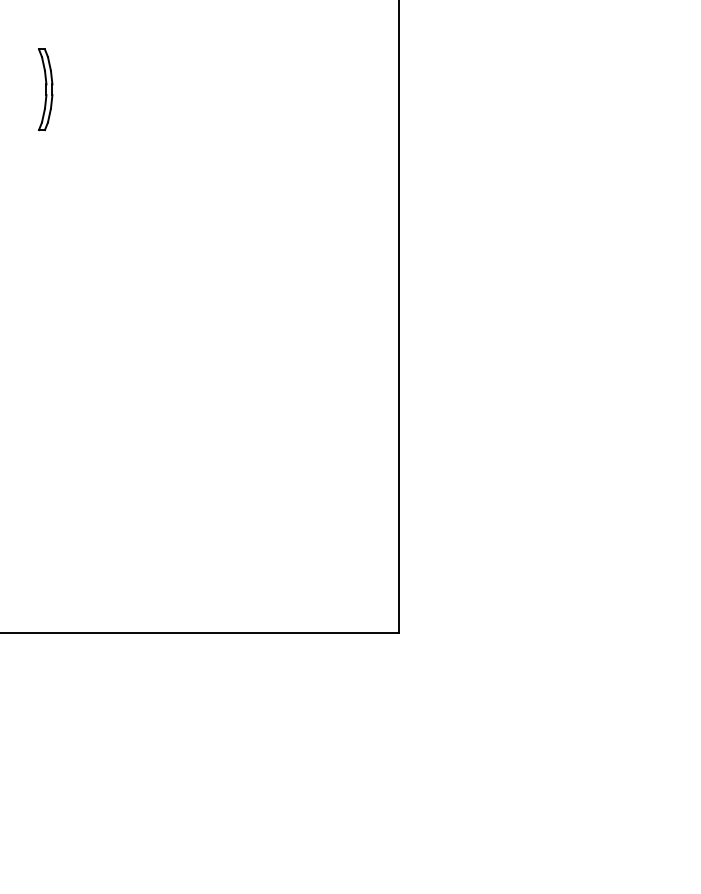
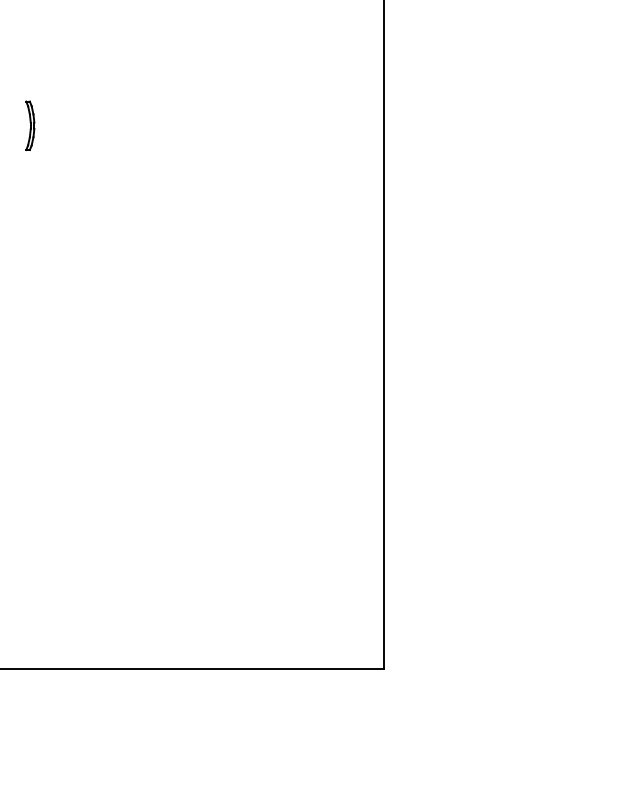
part: (45, 89) -> (30, 125), size x0.6

